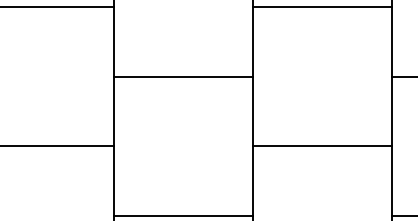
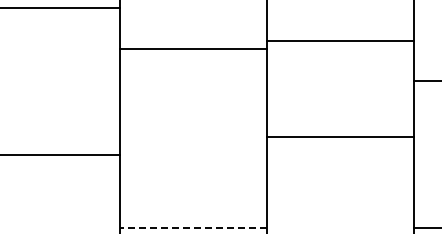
line: (322, 6) -> (340, 40), moved
line: (182, 76) -> (193, 49), moved
line: (322, 145) -> (340, 136), moved
line: (182, 216) -> (193, 228), solid -> dashed

